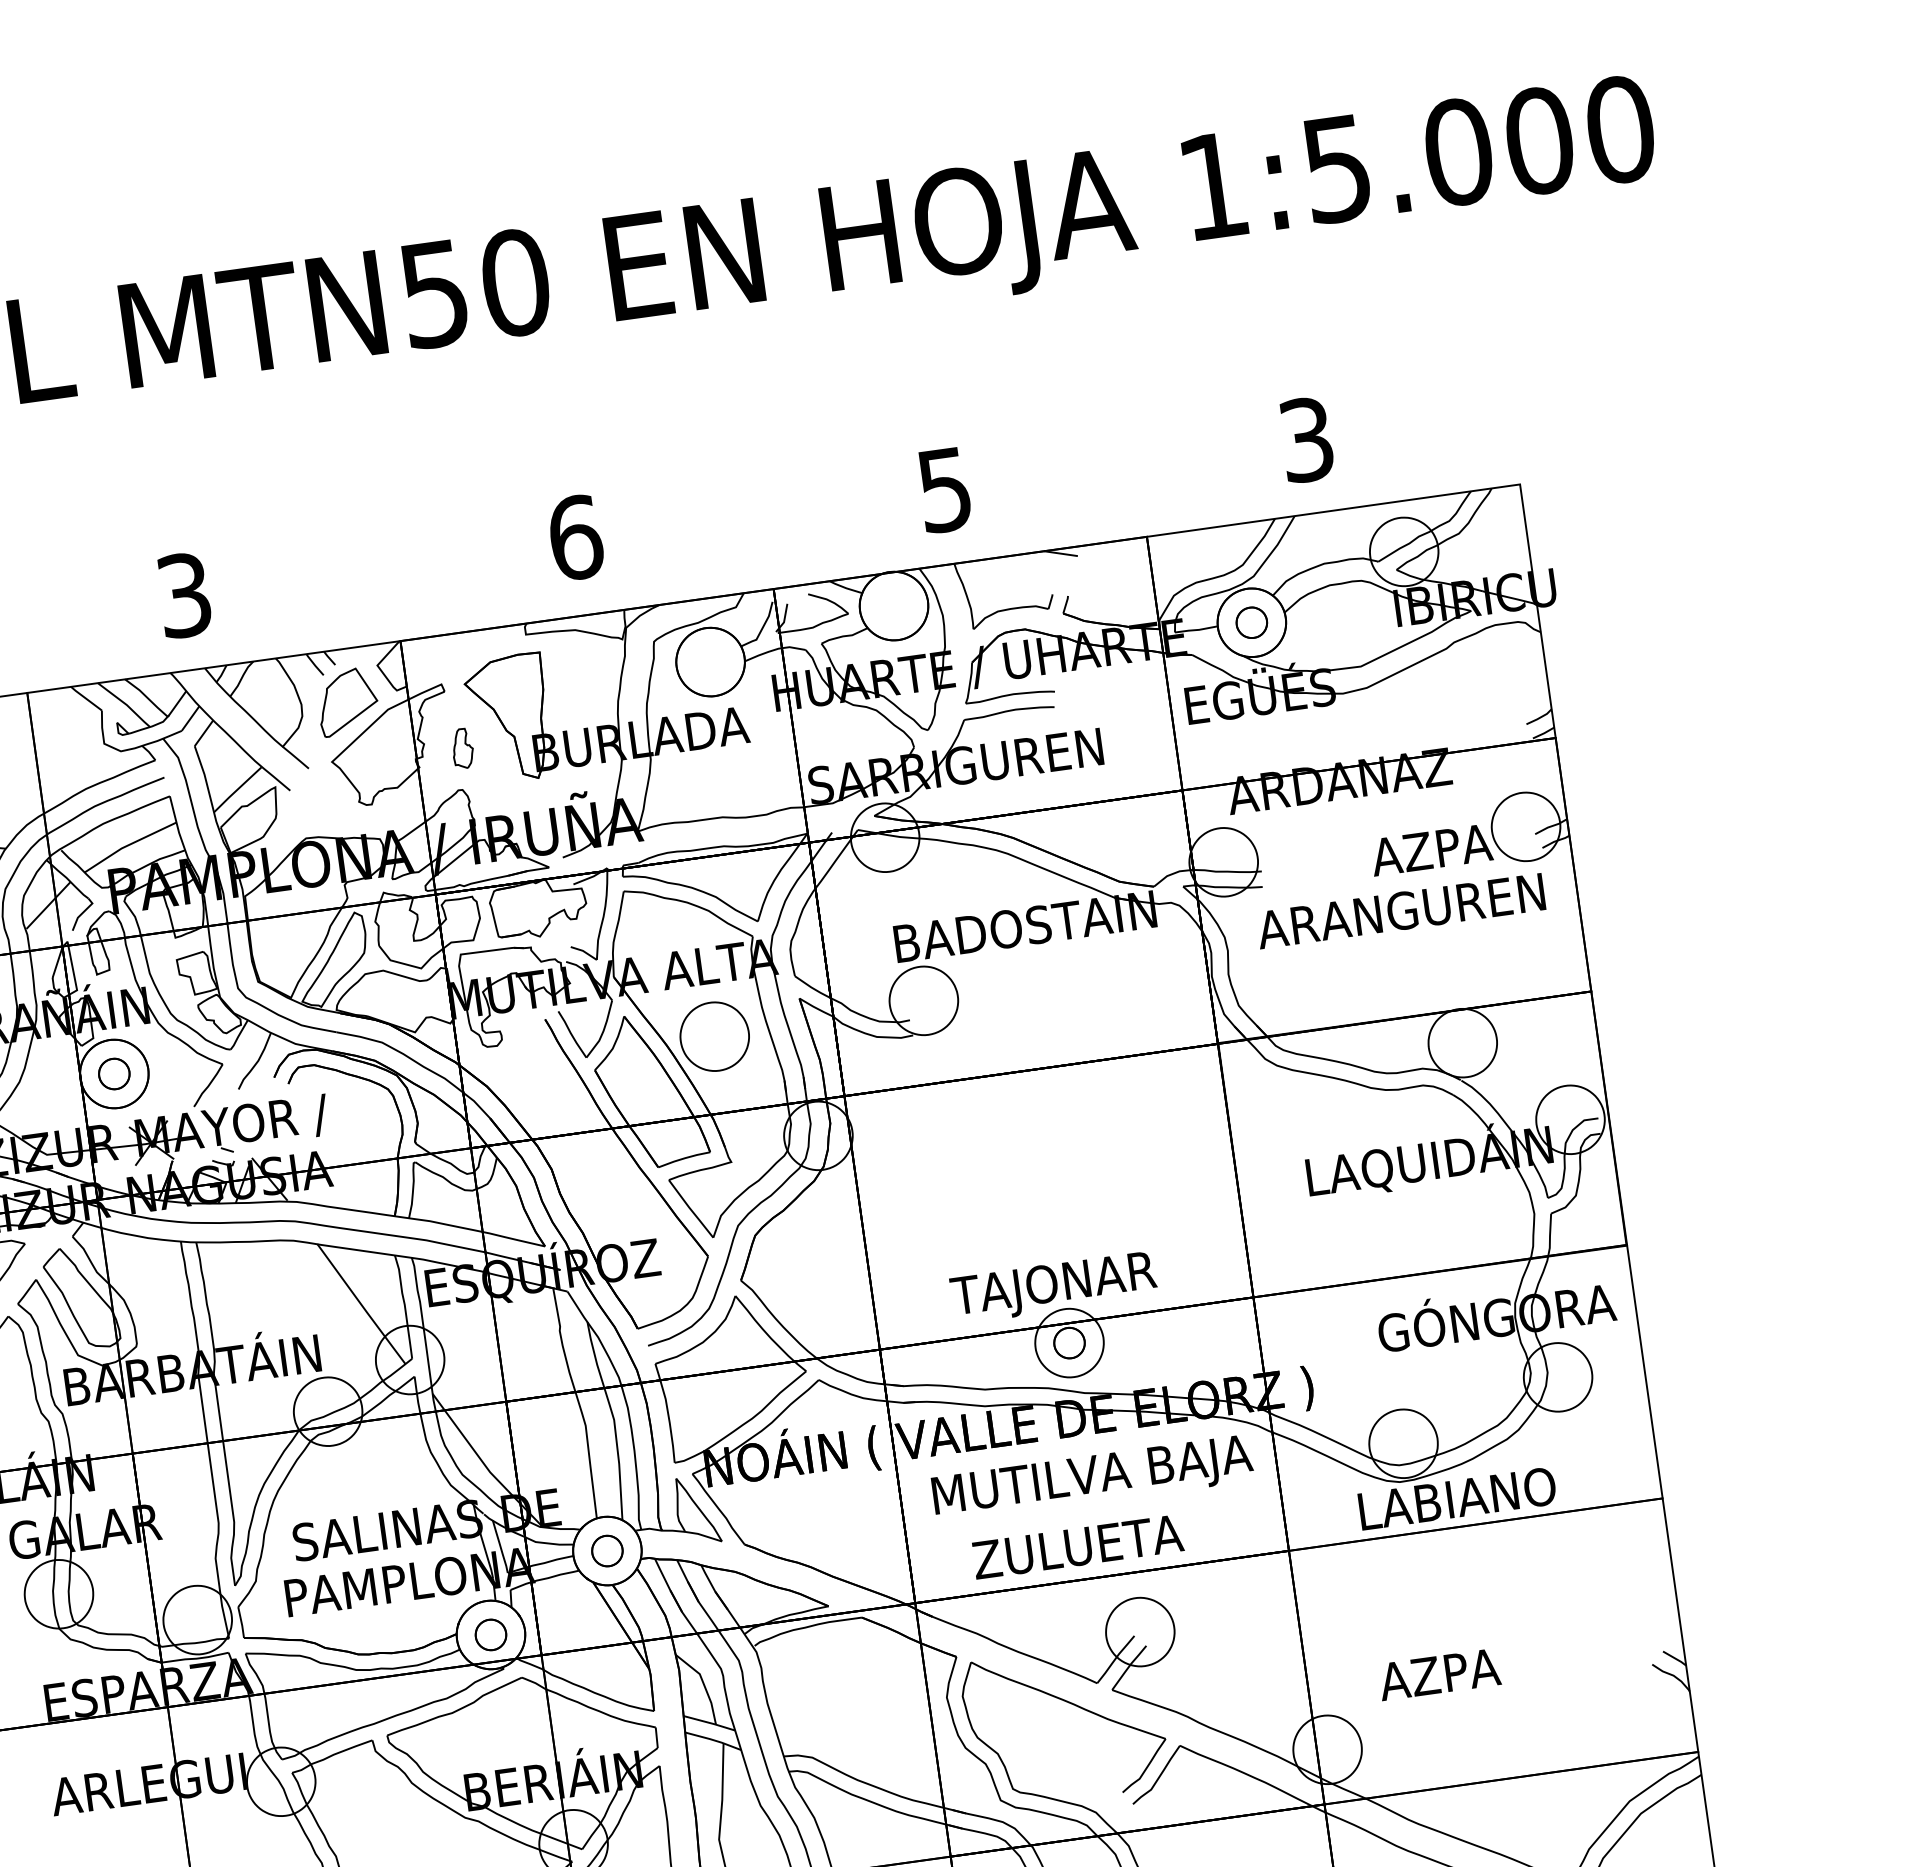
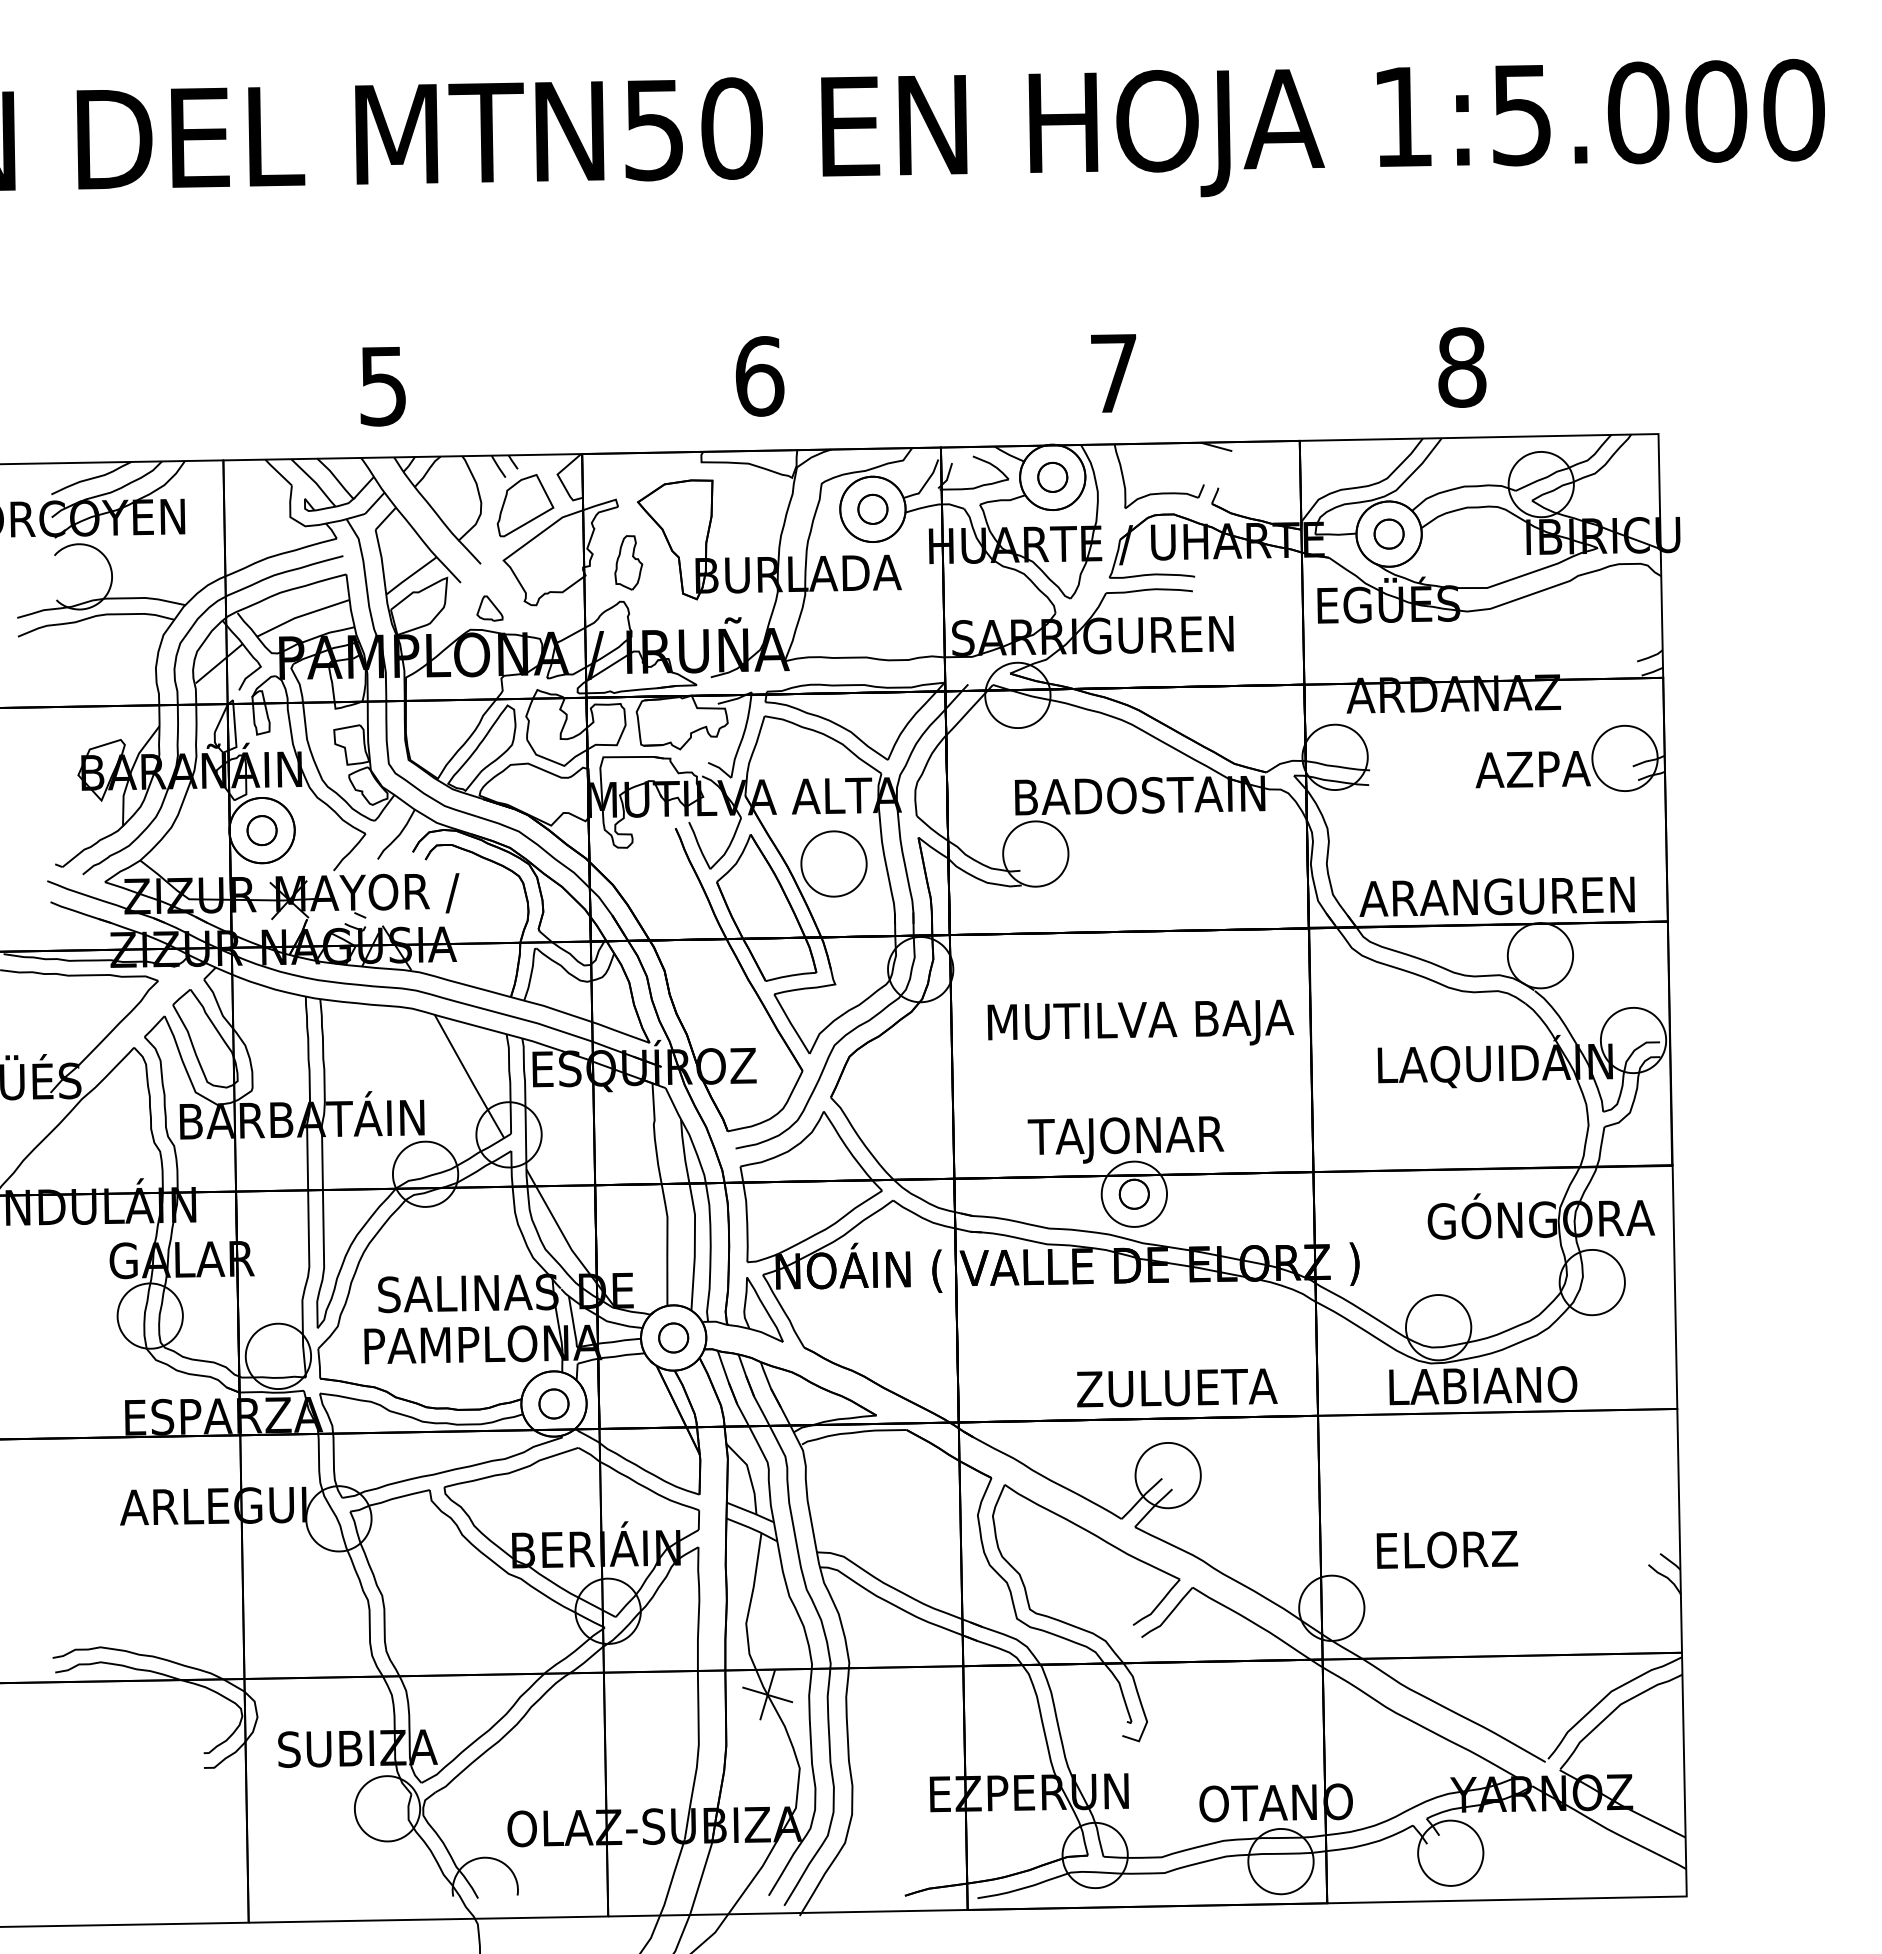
text: (1307, 439) -> (1462, 367), 3 -> 8
text: (944, 490) -> (1113, 373), 5 -> 7
text: (184, 594) -> (383, 385), 3 -> 5
part: (893, 605) -> (1052, 476), added
part: (710, 661) -> (872, 508), added
part: (462, 748) -> (628, 562), size x1.43
part: (323, 813) -> (489, 608), added
text: (1400, 910) -> (1496, 896), moved
text: (1092, 1477) -> (1140, 1022), moved
text: (1078, 1546) -> (1177, 1387), moved
text: (1440, 1673) -> (1447, 1549), AZPA -> ELORZ

